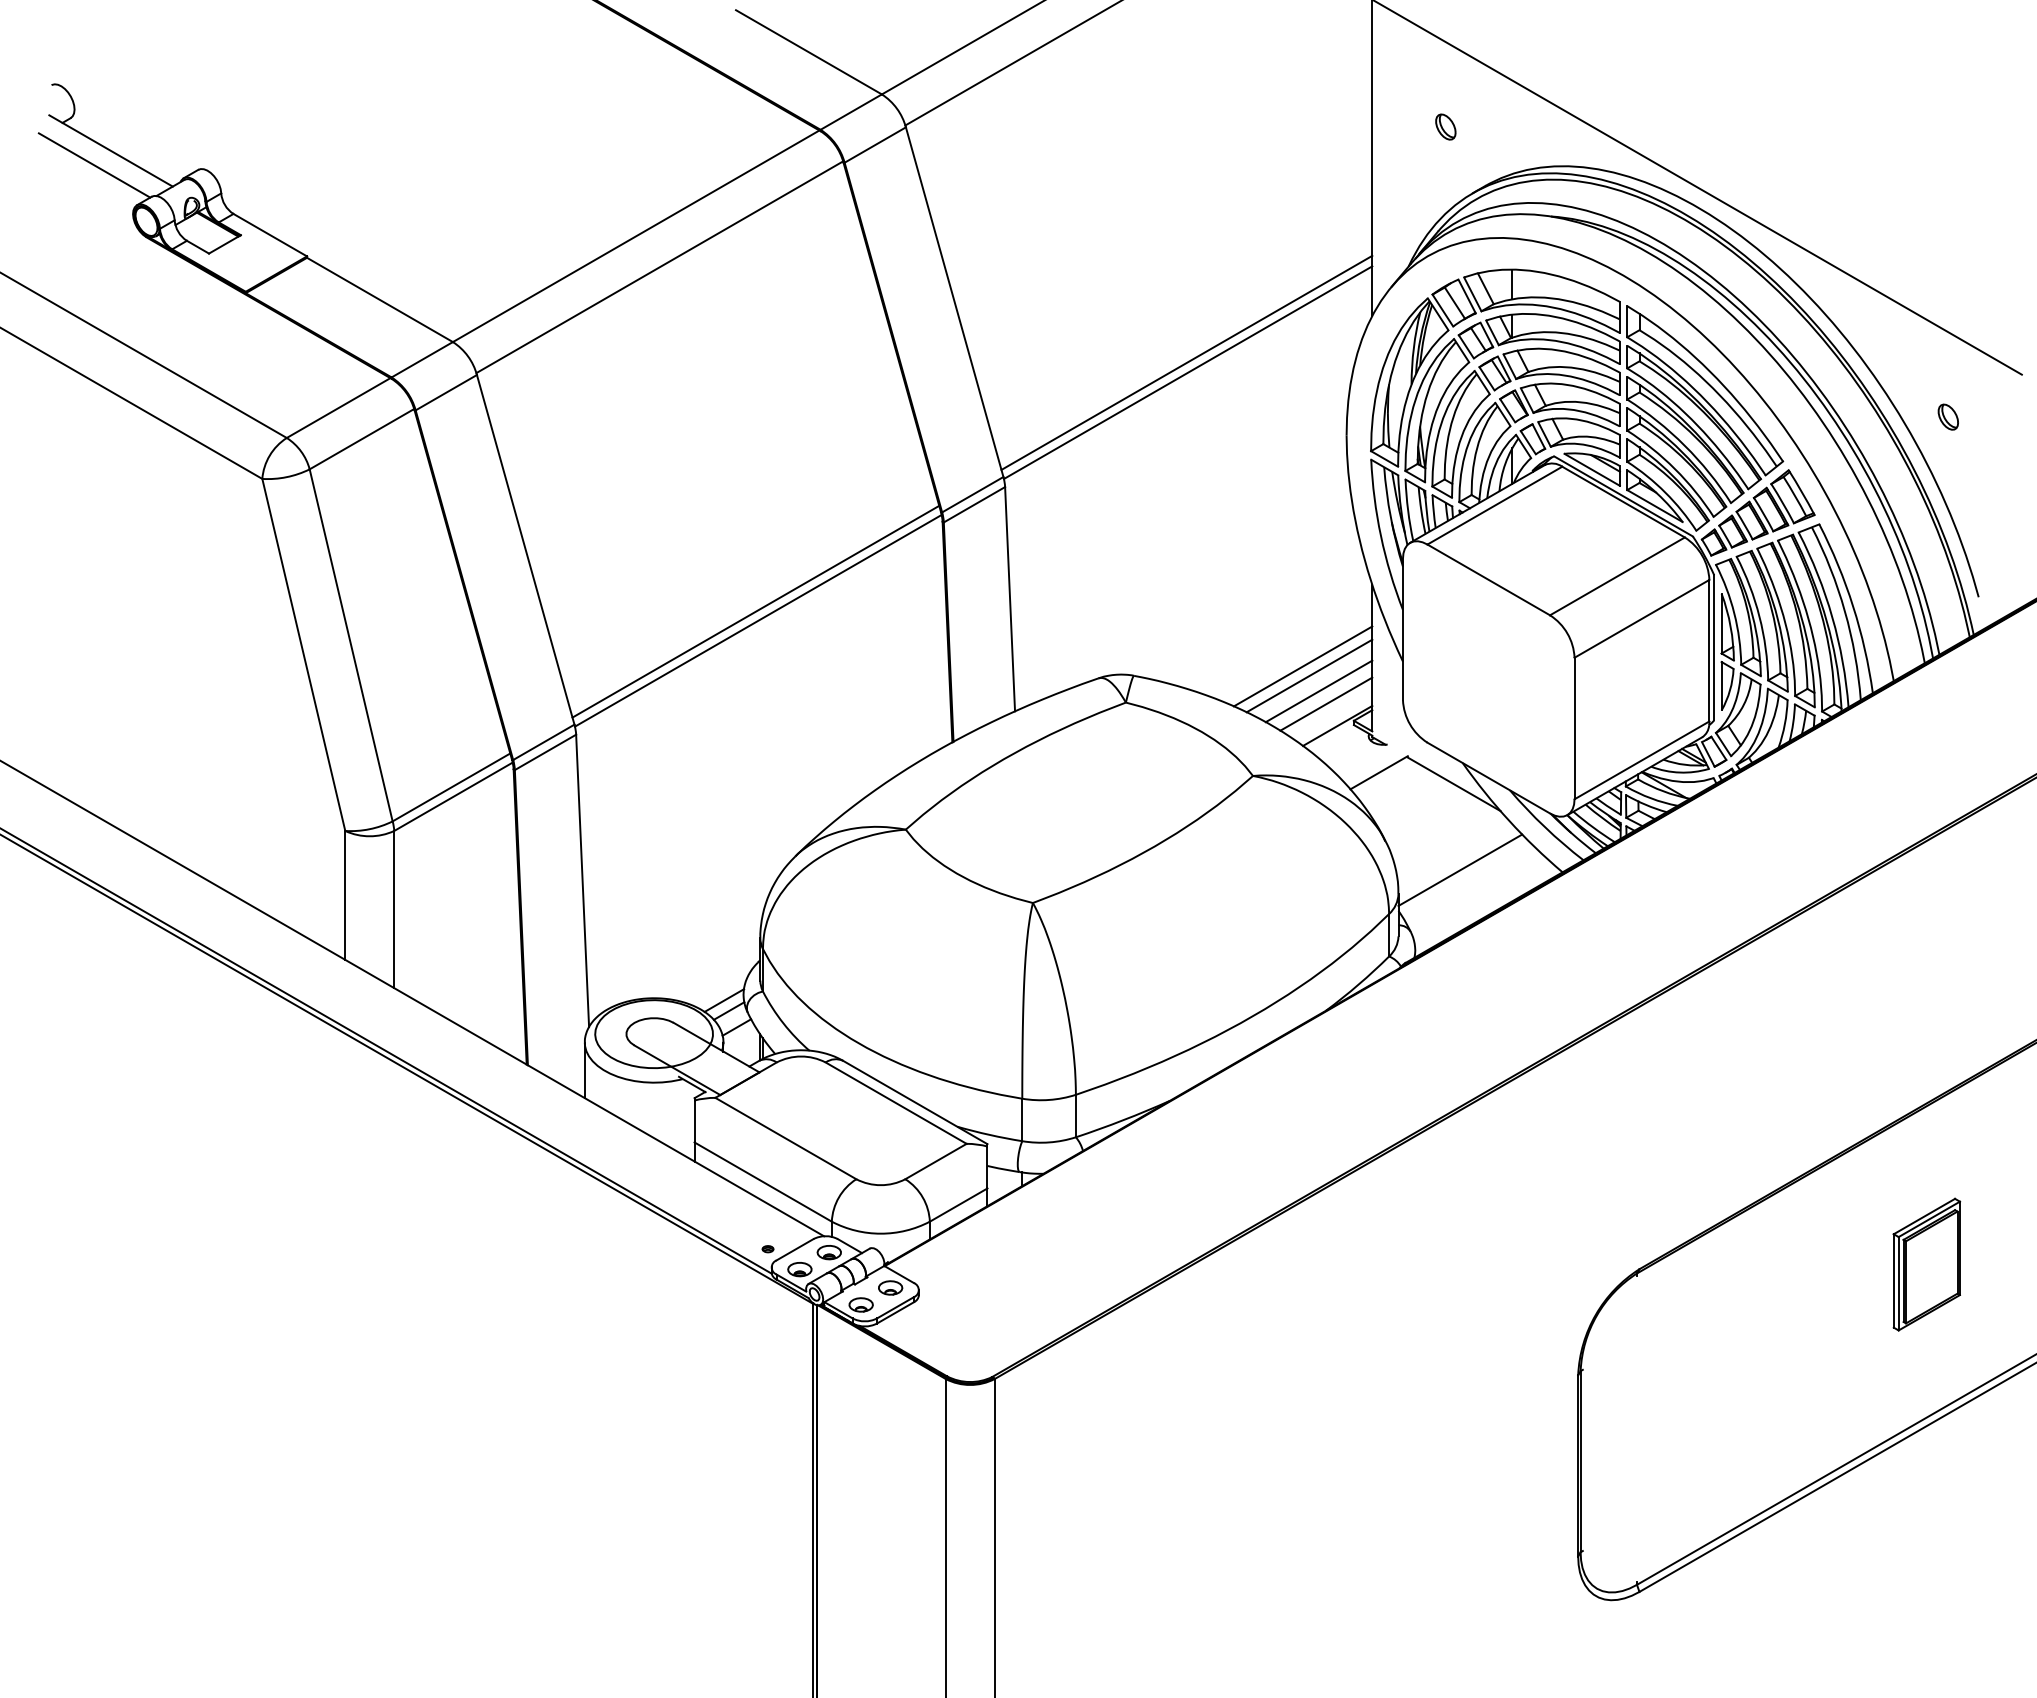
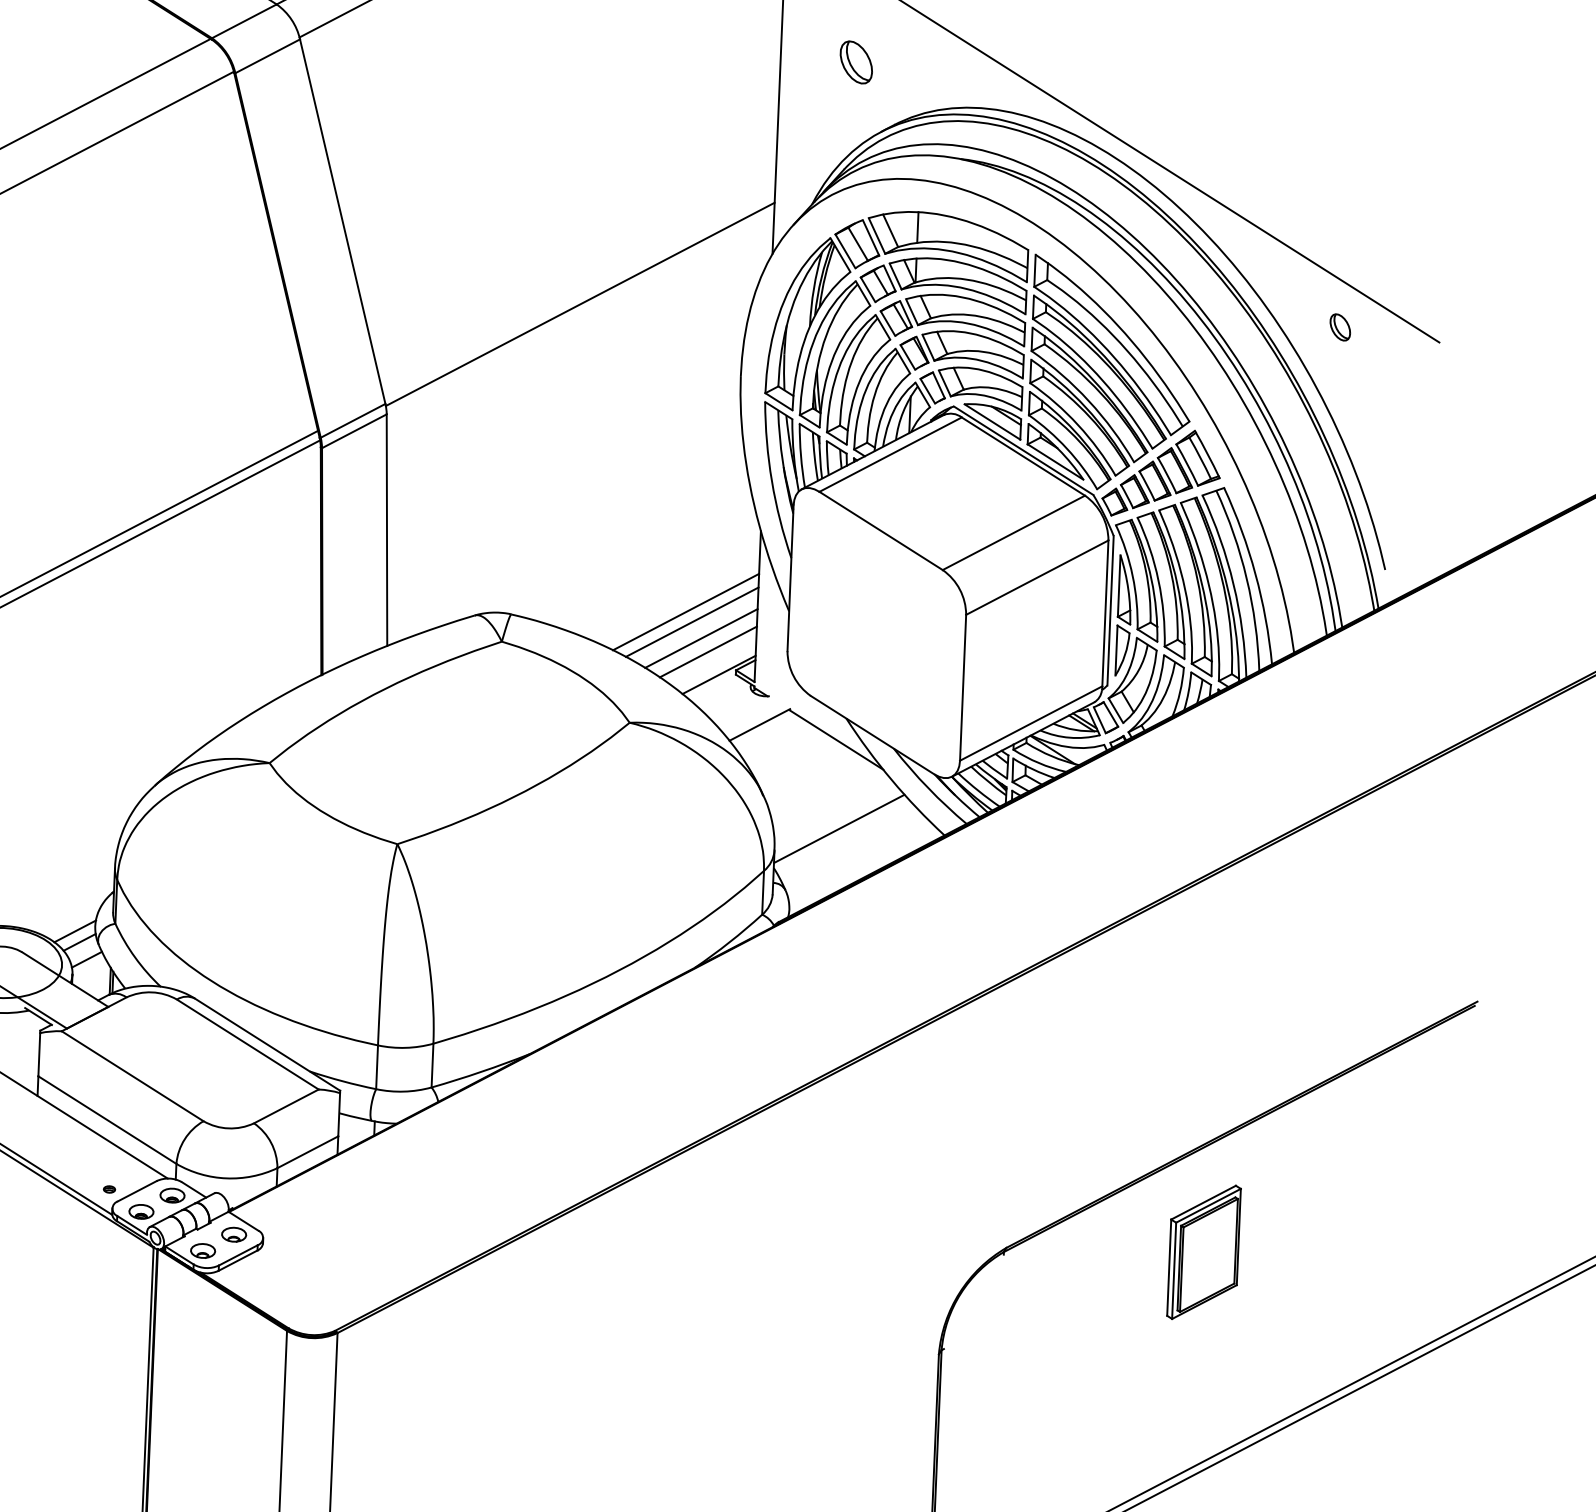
part: (1445, 126) -> (856, 61), size x1.6
line: (1186, 362) -> (579, 293), removed
part: (1947, 416) -> (1339, 326), moved
part: (1926, 1264) -> (1203, 1252), moved

